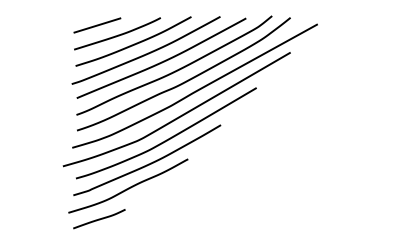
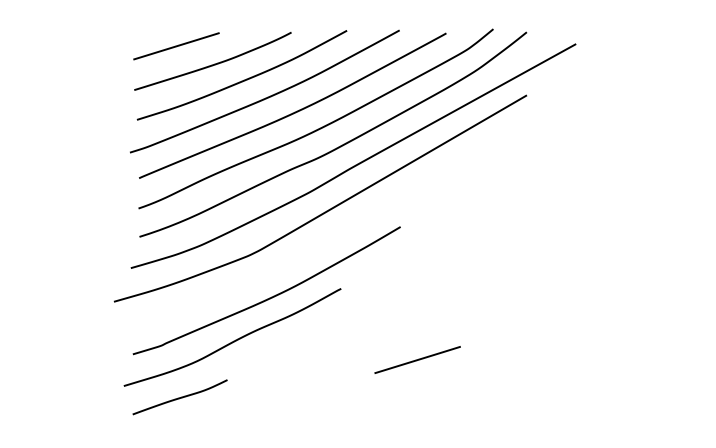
curve: (169, 137) -> (307, 249), removed
line: (230, 198) -> (417, 359), added

